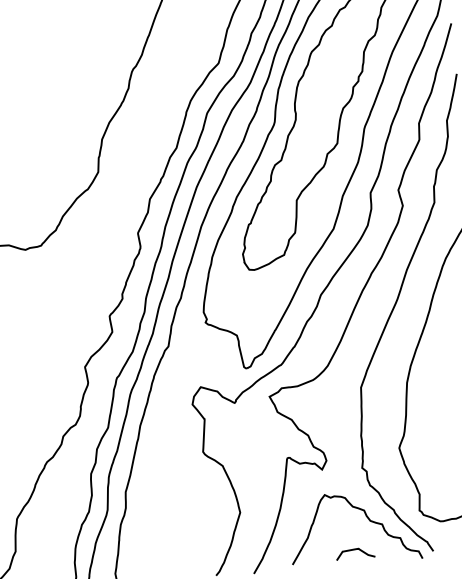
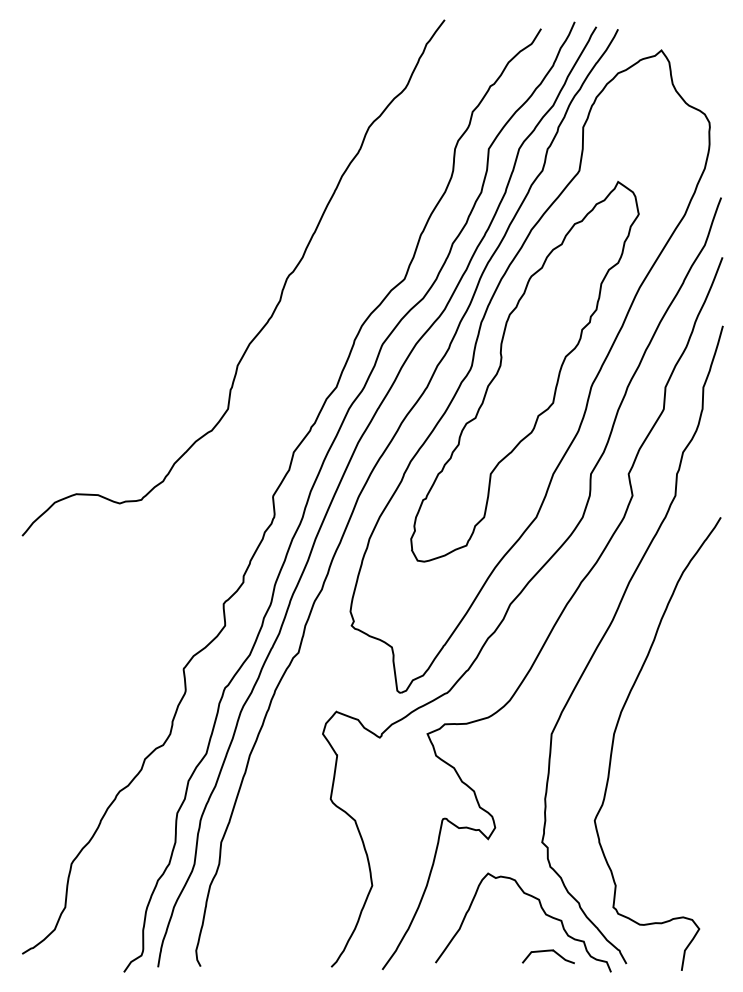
curve: (355, 549) -> (548, 951), moved

